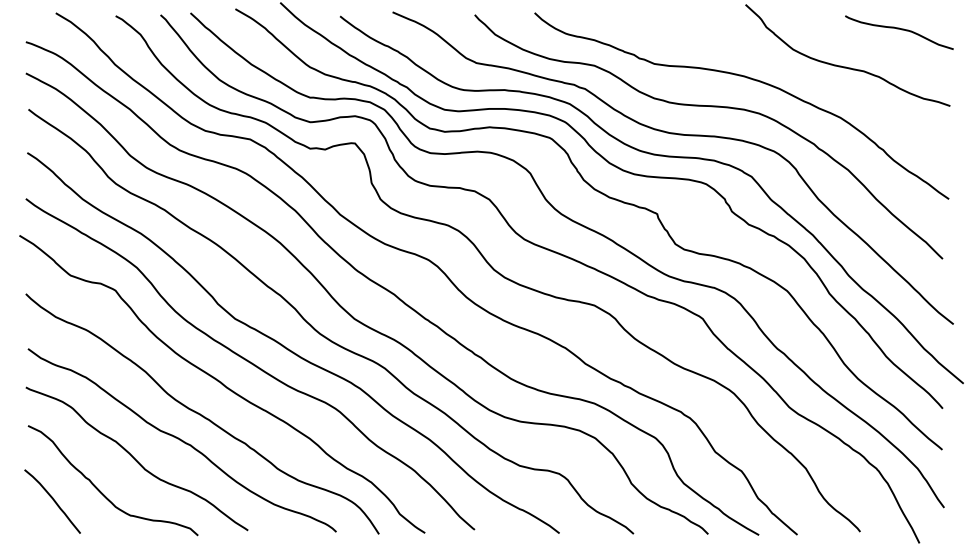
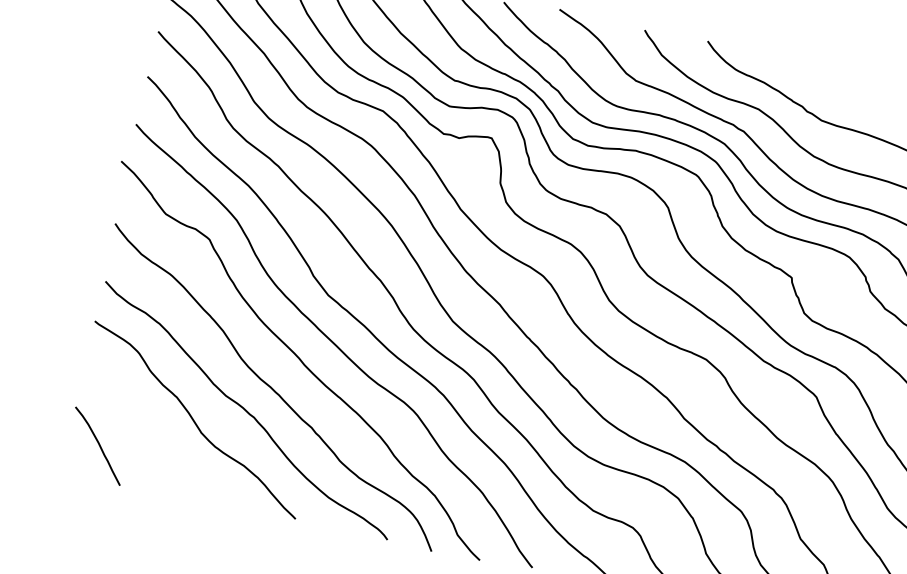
curve: (101, 491) -> (151, 446), removed

